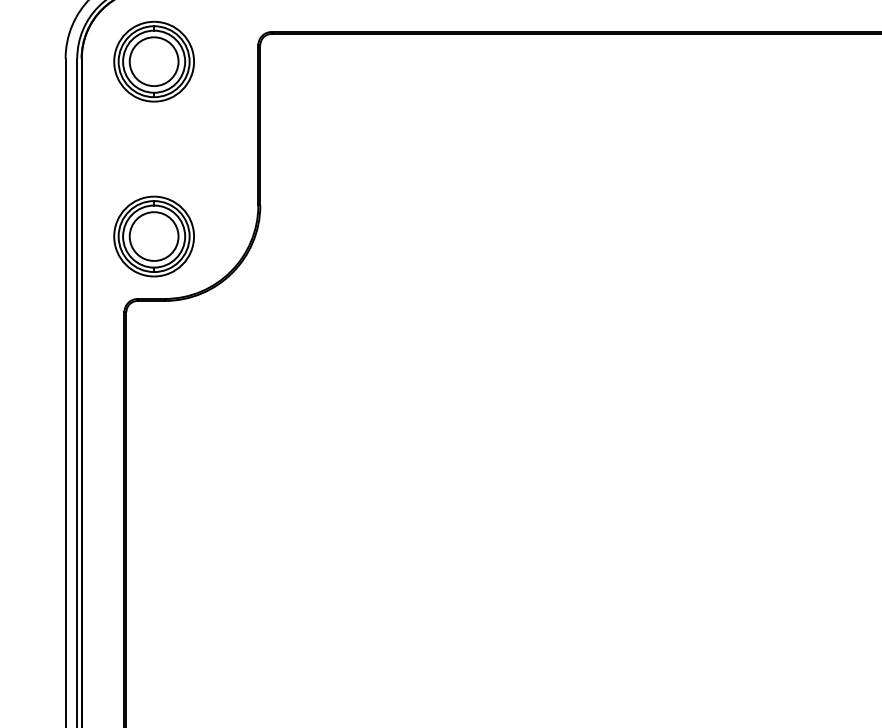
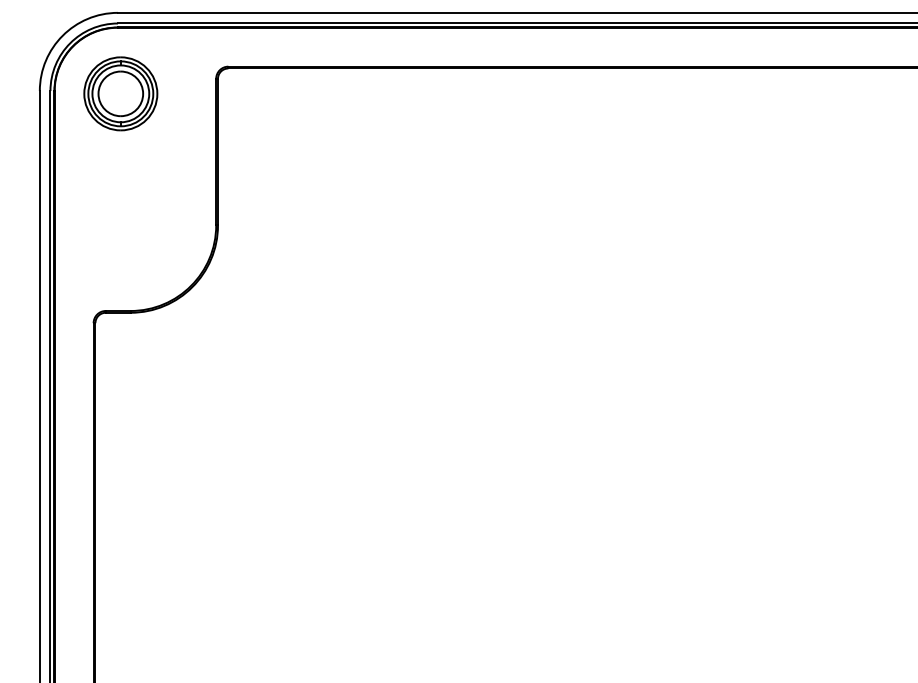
part: (153, 236) -> (120, 253), removed

